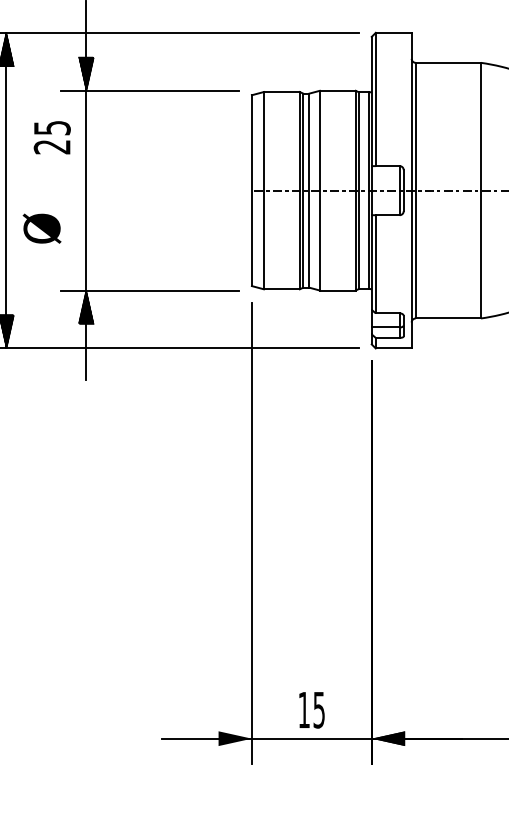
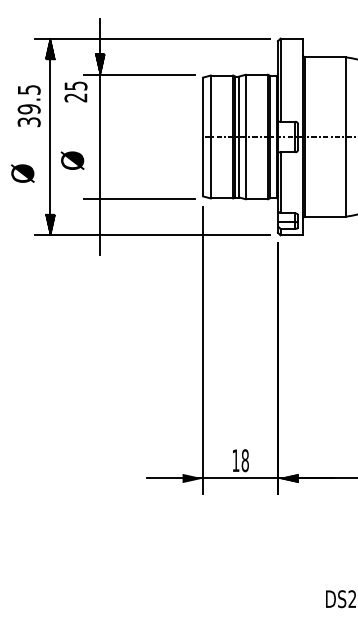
text: (51, 136) -> (75, 91), moved
hatch: (85, 306) -> (99, 209), removed
text: (317, 709) -> (244, 460), 15 -> 18

